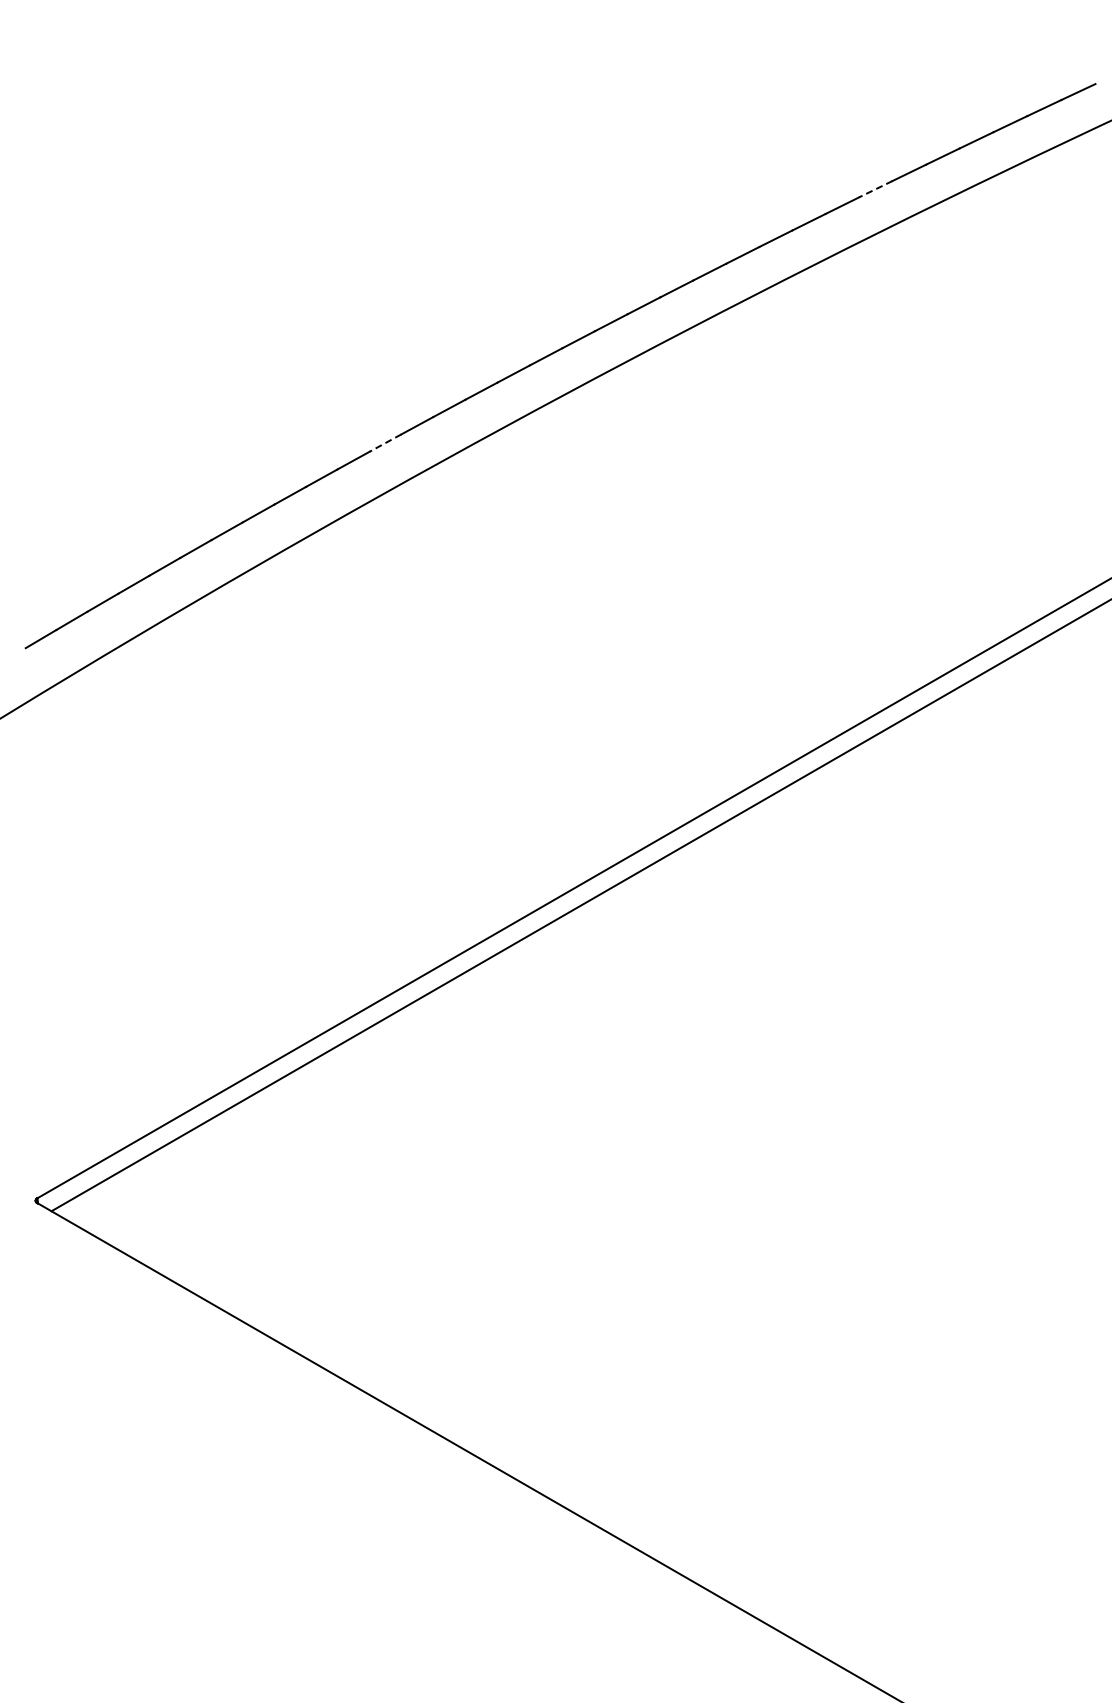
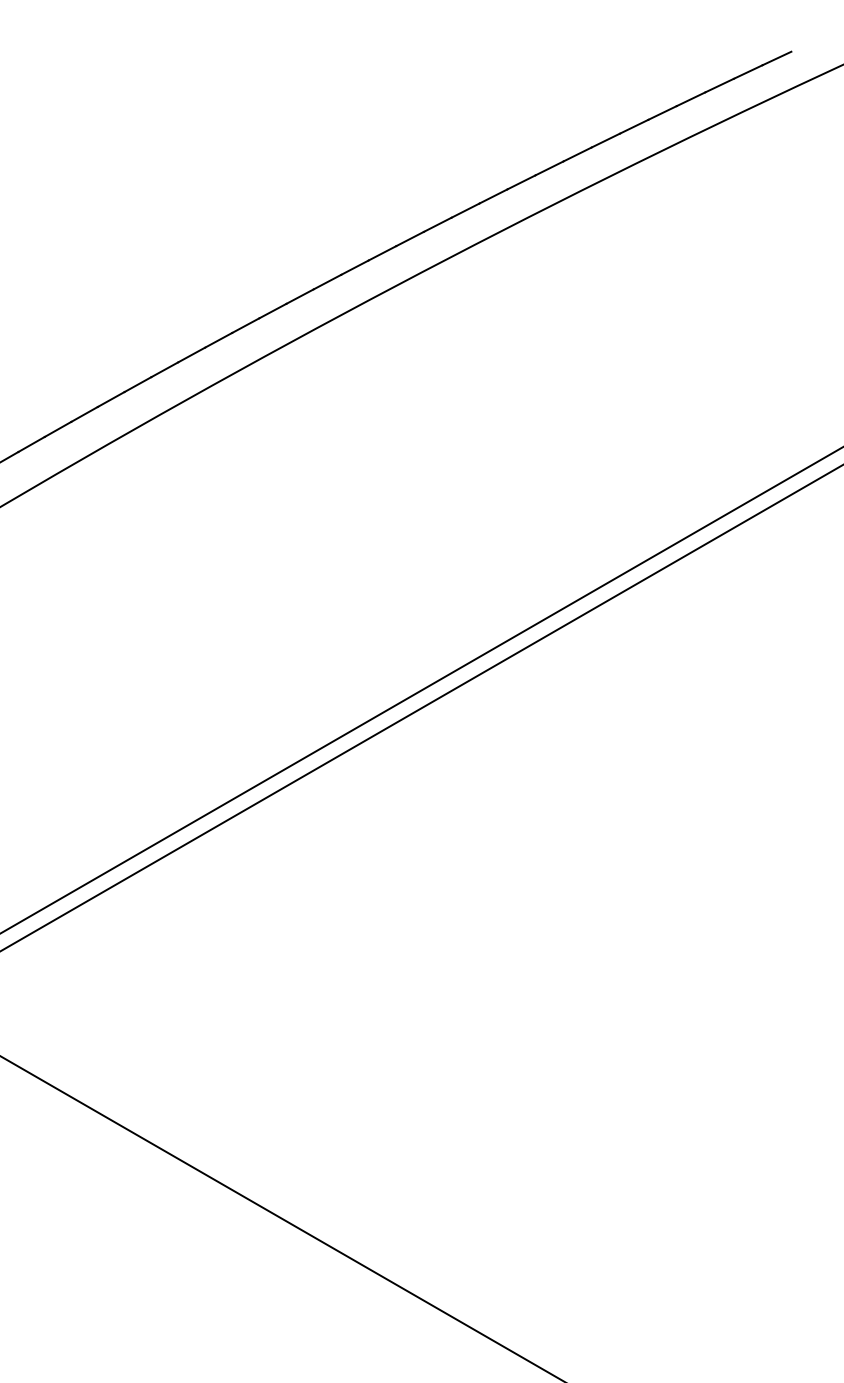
line: (875, 189) -> (605, 140), dashed -> solid
line: (384, 443) -> (190, 355), dashed -> solid

